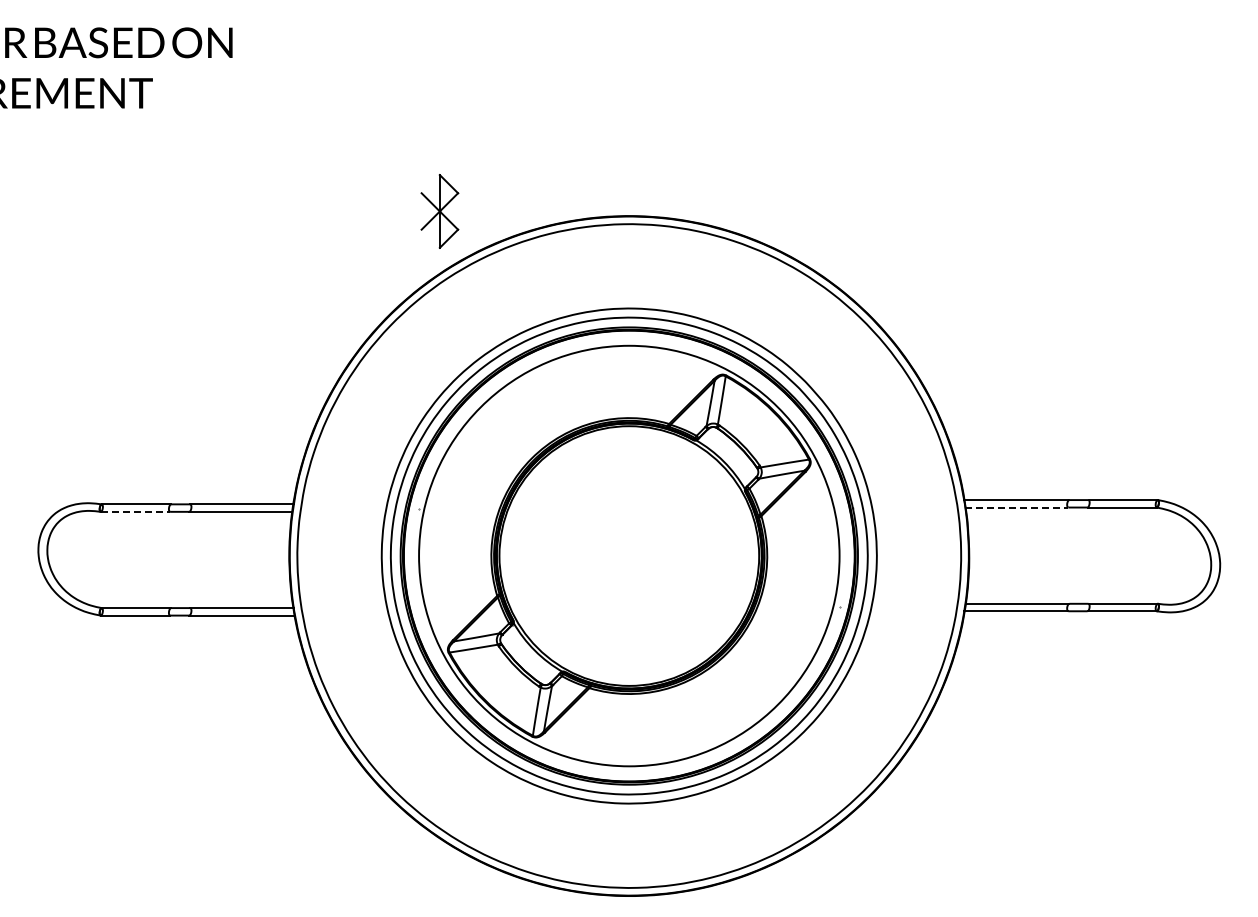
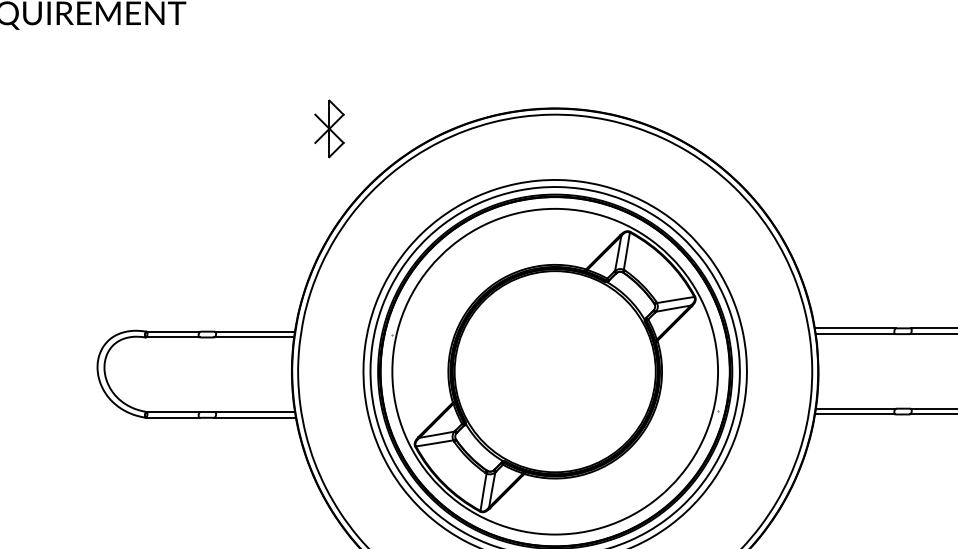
part: (439, 211) -> (329, 128), moved
line: (1017, 507) -> (855, 334), dashed -> solid
line: (135, 511) -> (172, 337), dashed -> solid

